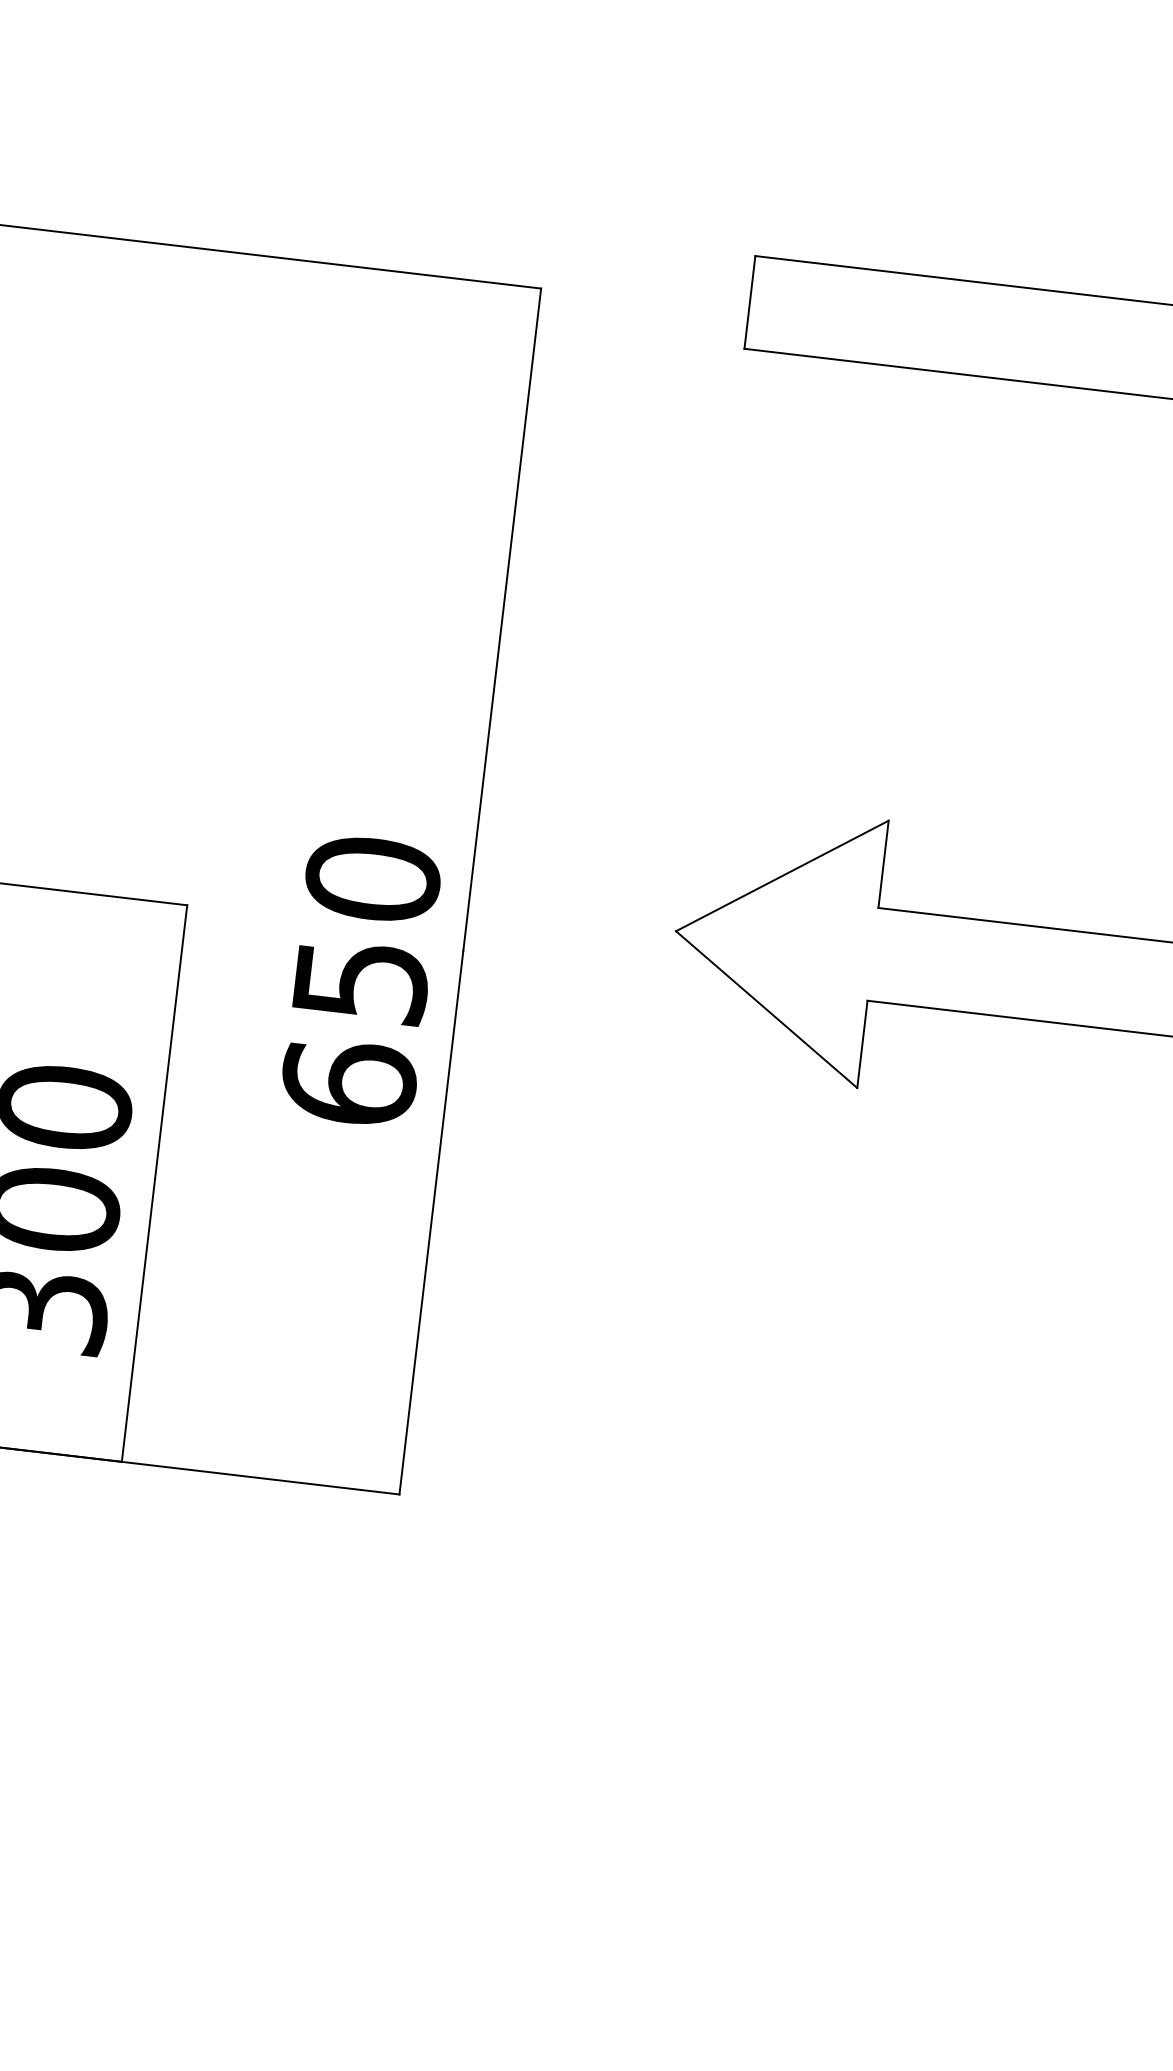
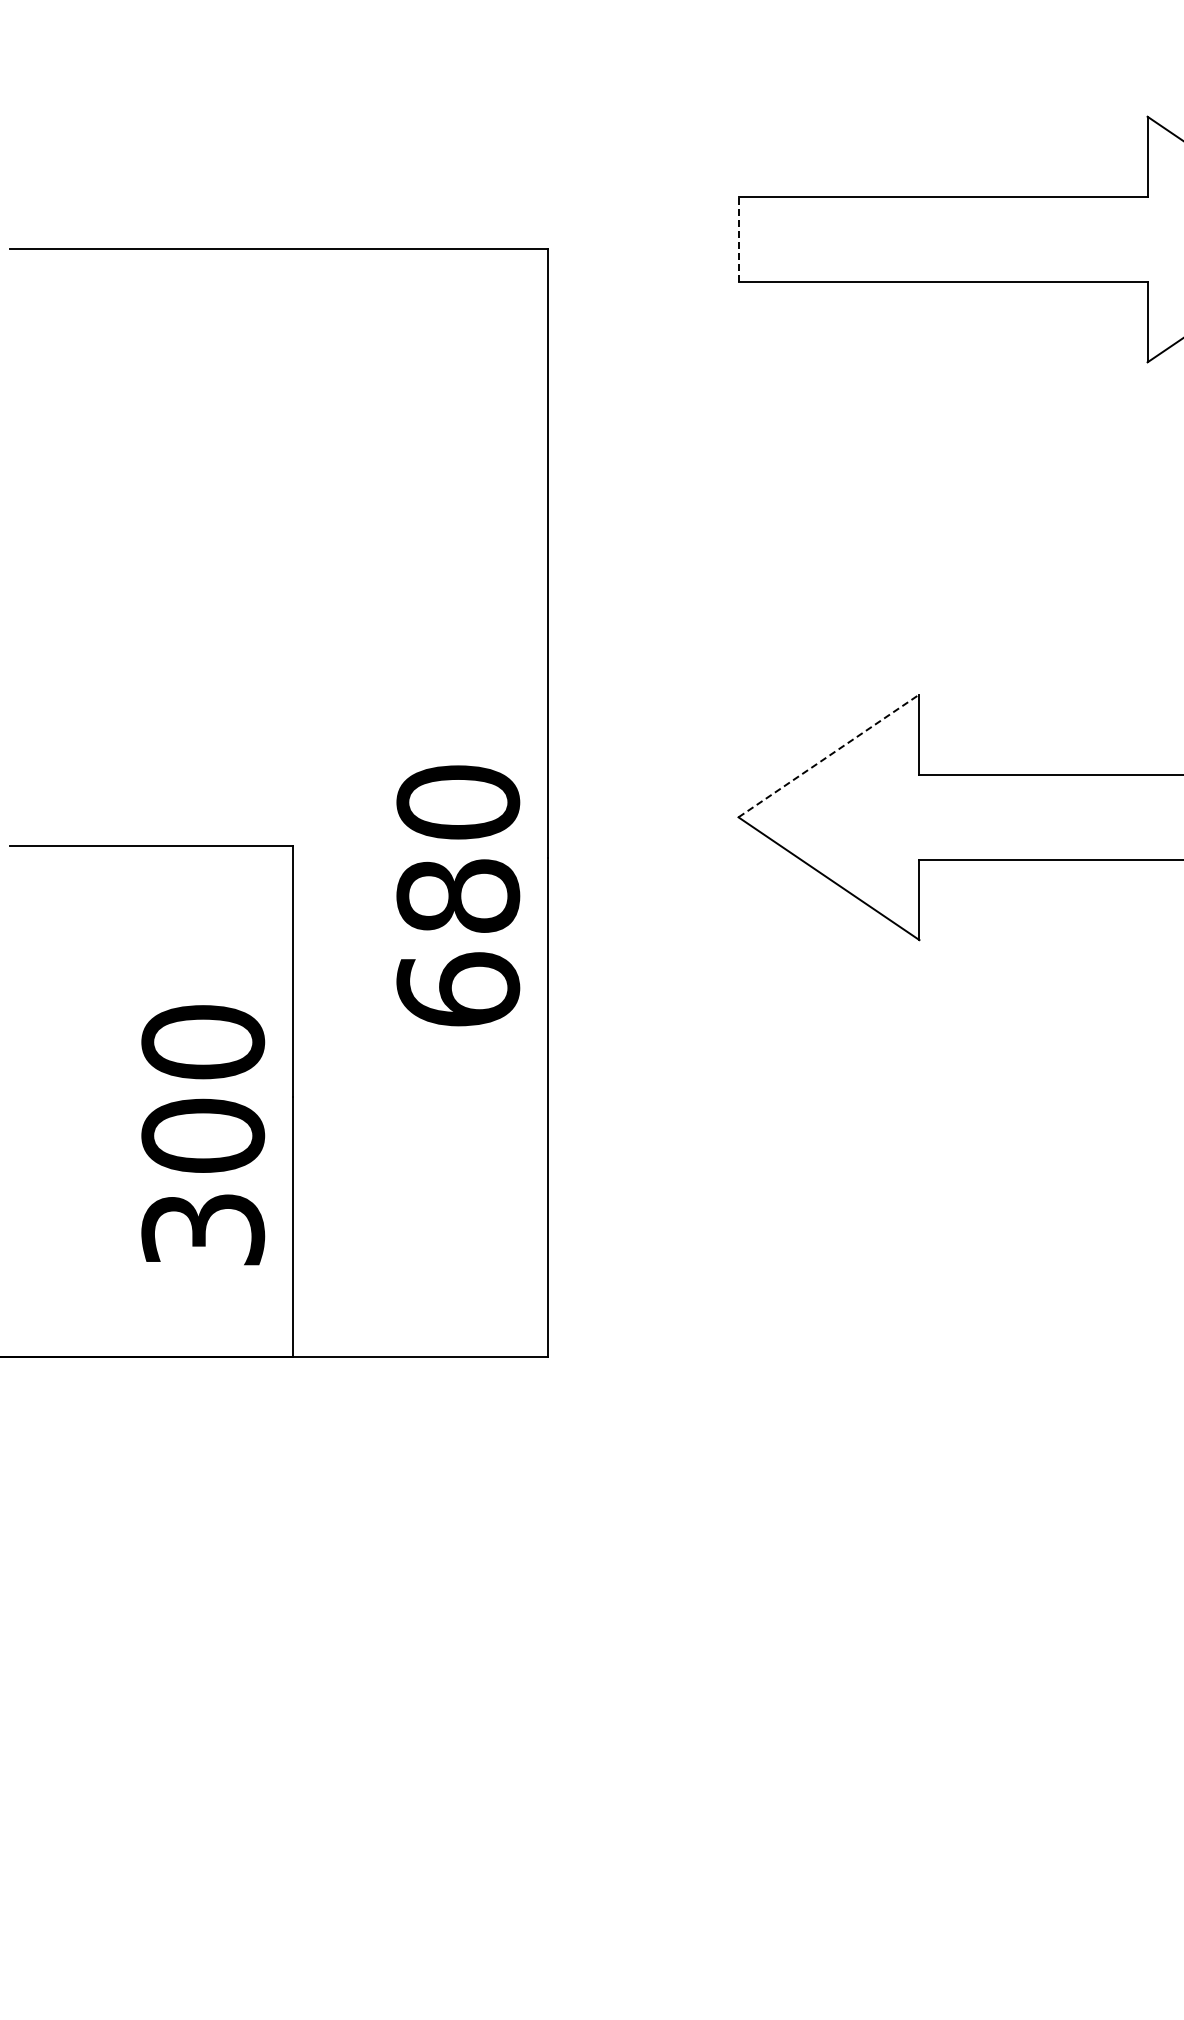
line: (749, 302) -> (738, 239), solid -> dashed
line: (782, 875) -> (829, 755), solid -> dashed
text: (361, 980) -> (458, 895), 650 -> 680

